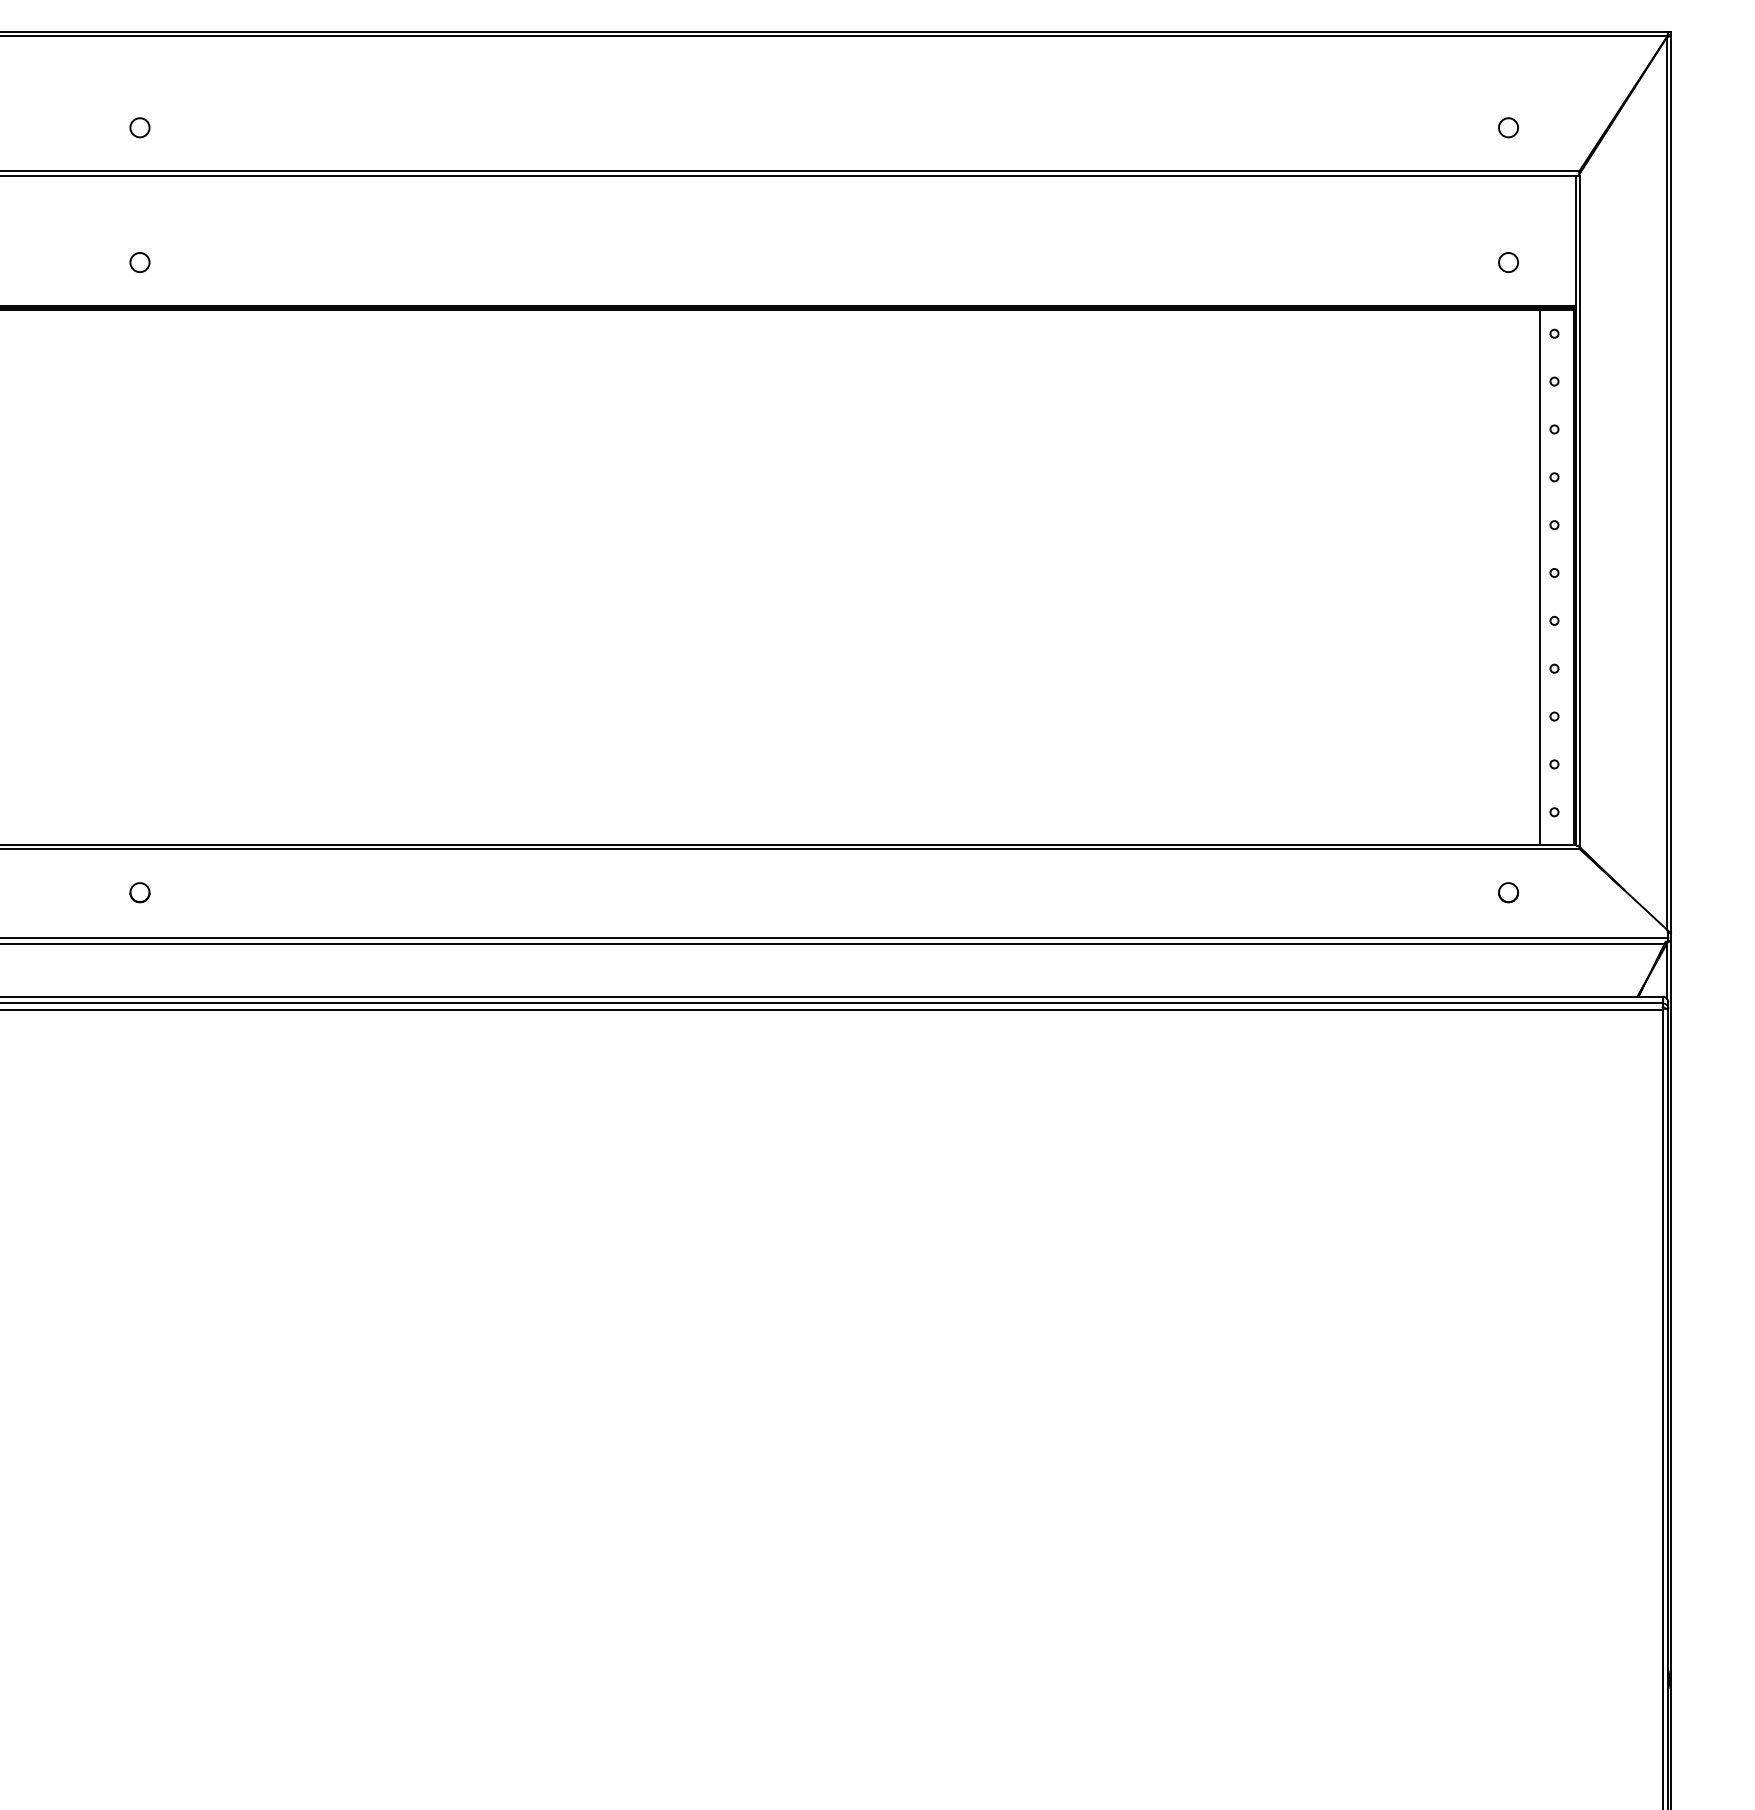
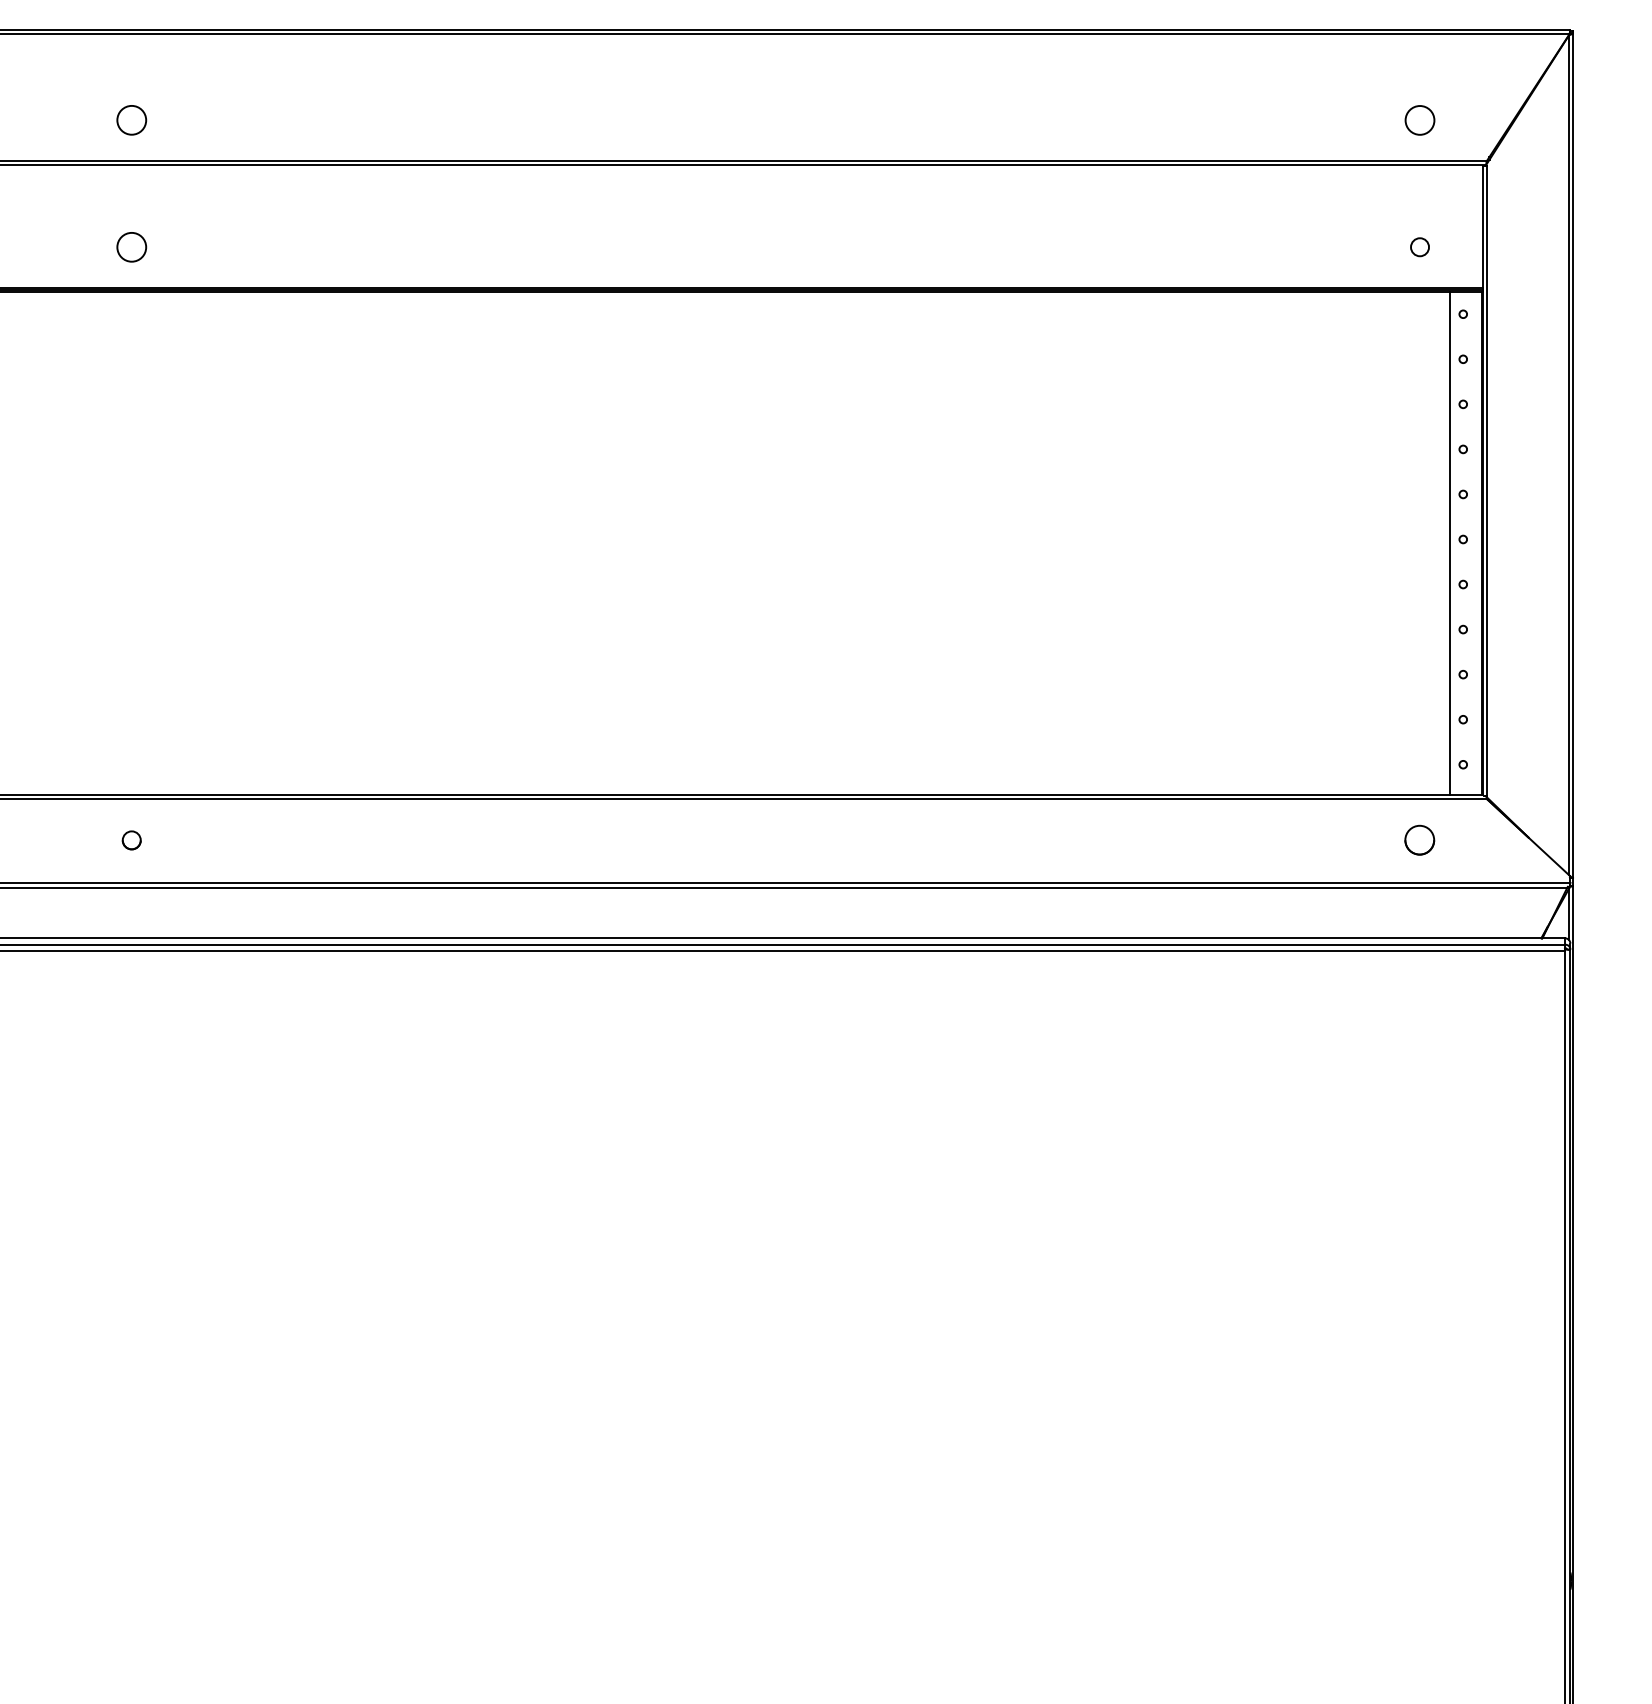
circle: (139, 127) -> (131, 120), size x1.6
circle: (1508, 127) -> (1419, 120), size x1.6
circle: (139, 262) -> (131, 247), size x1.6
circle: (1508, 892) -> (1419, 840), size x1.6

